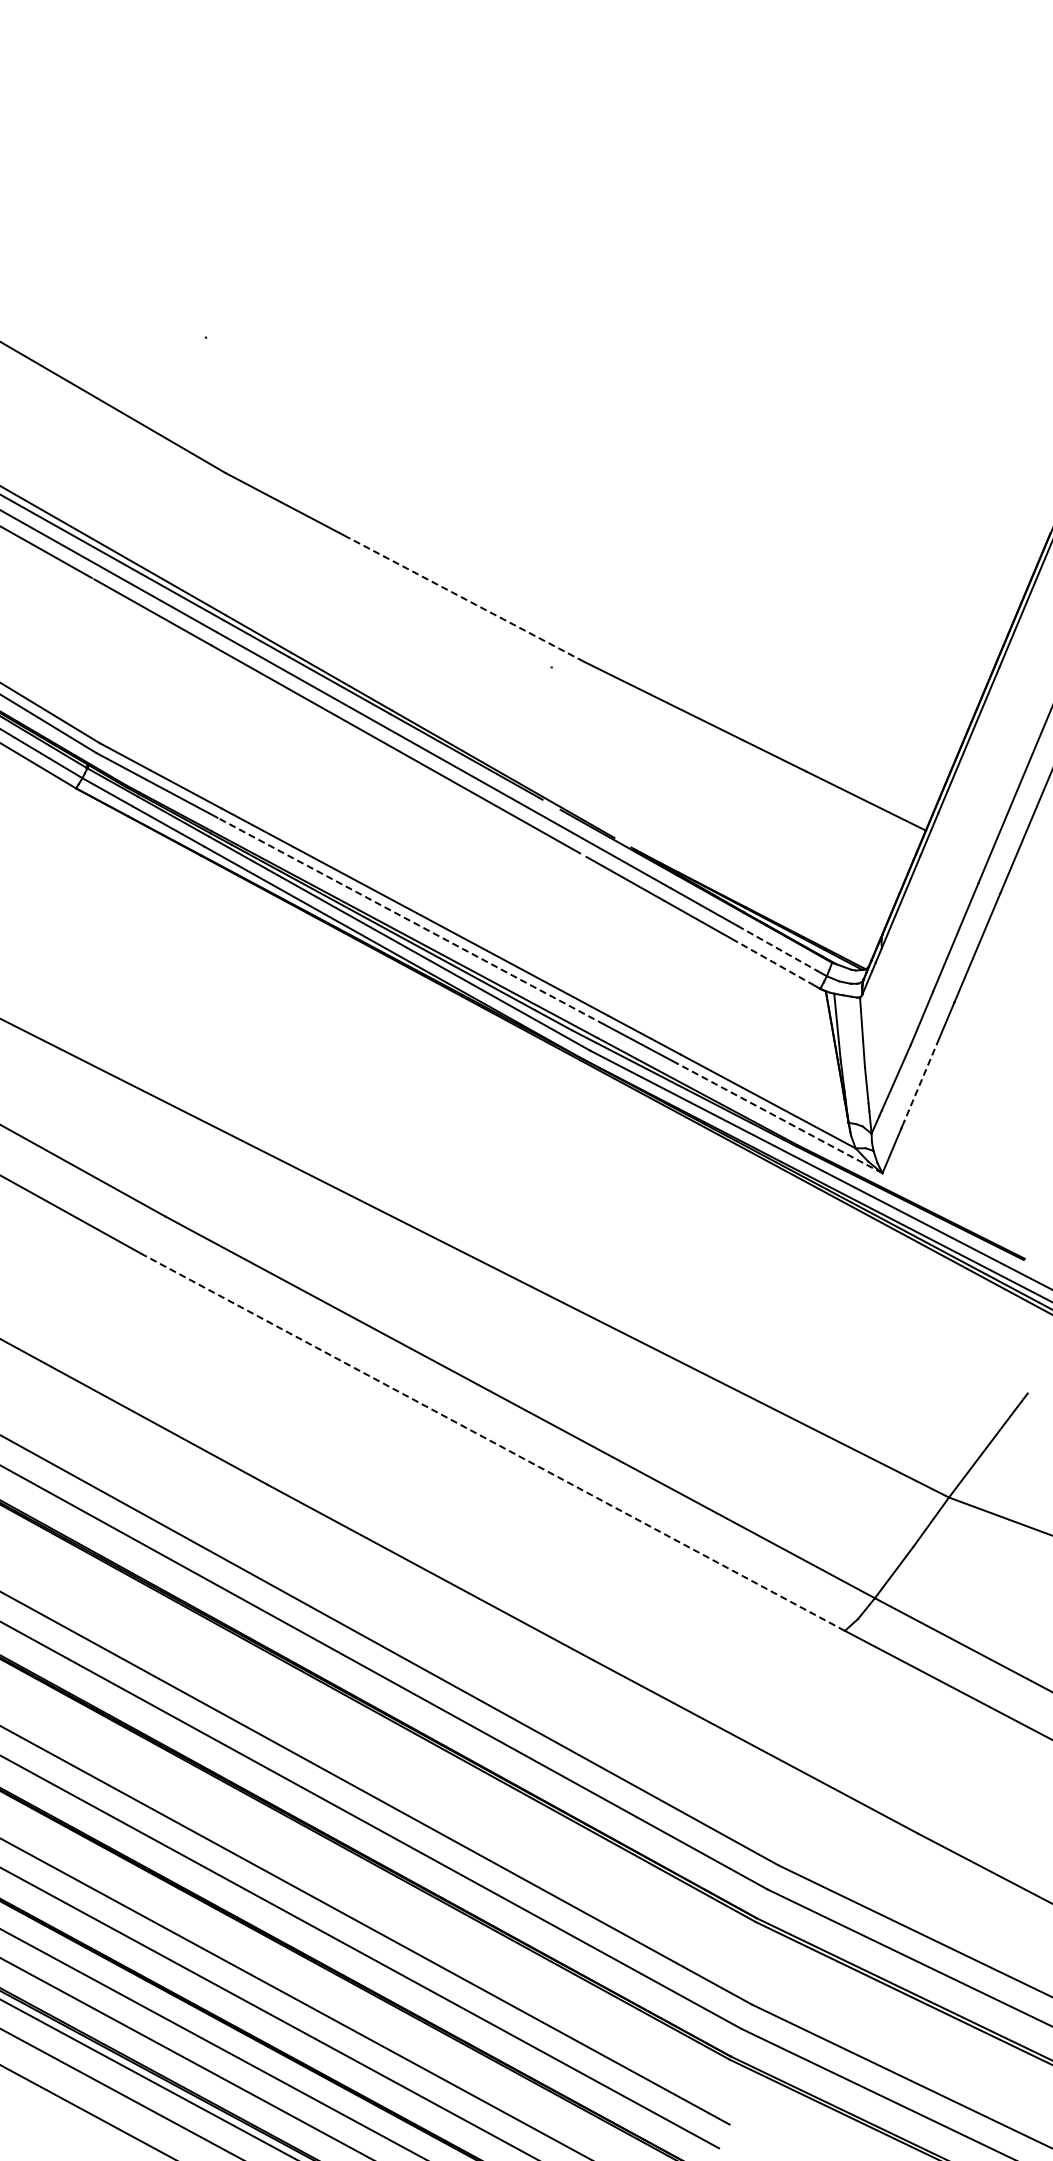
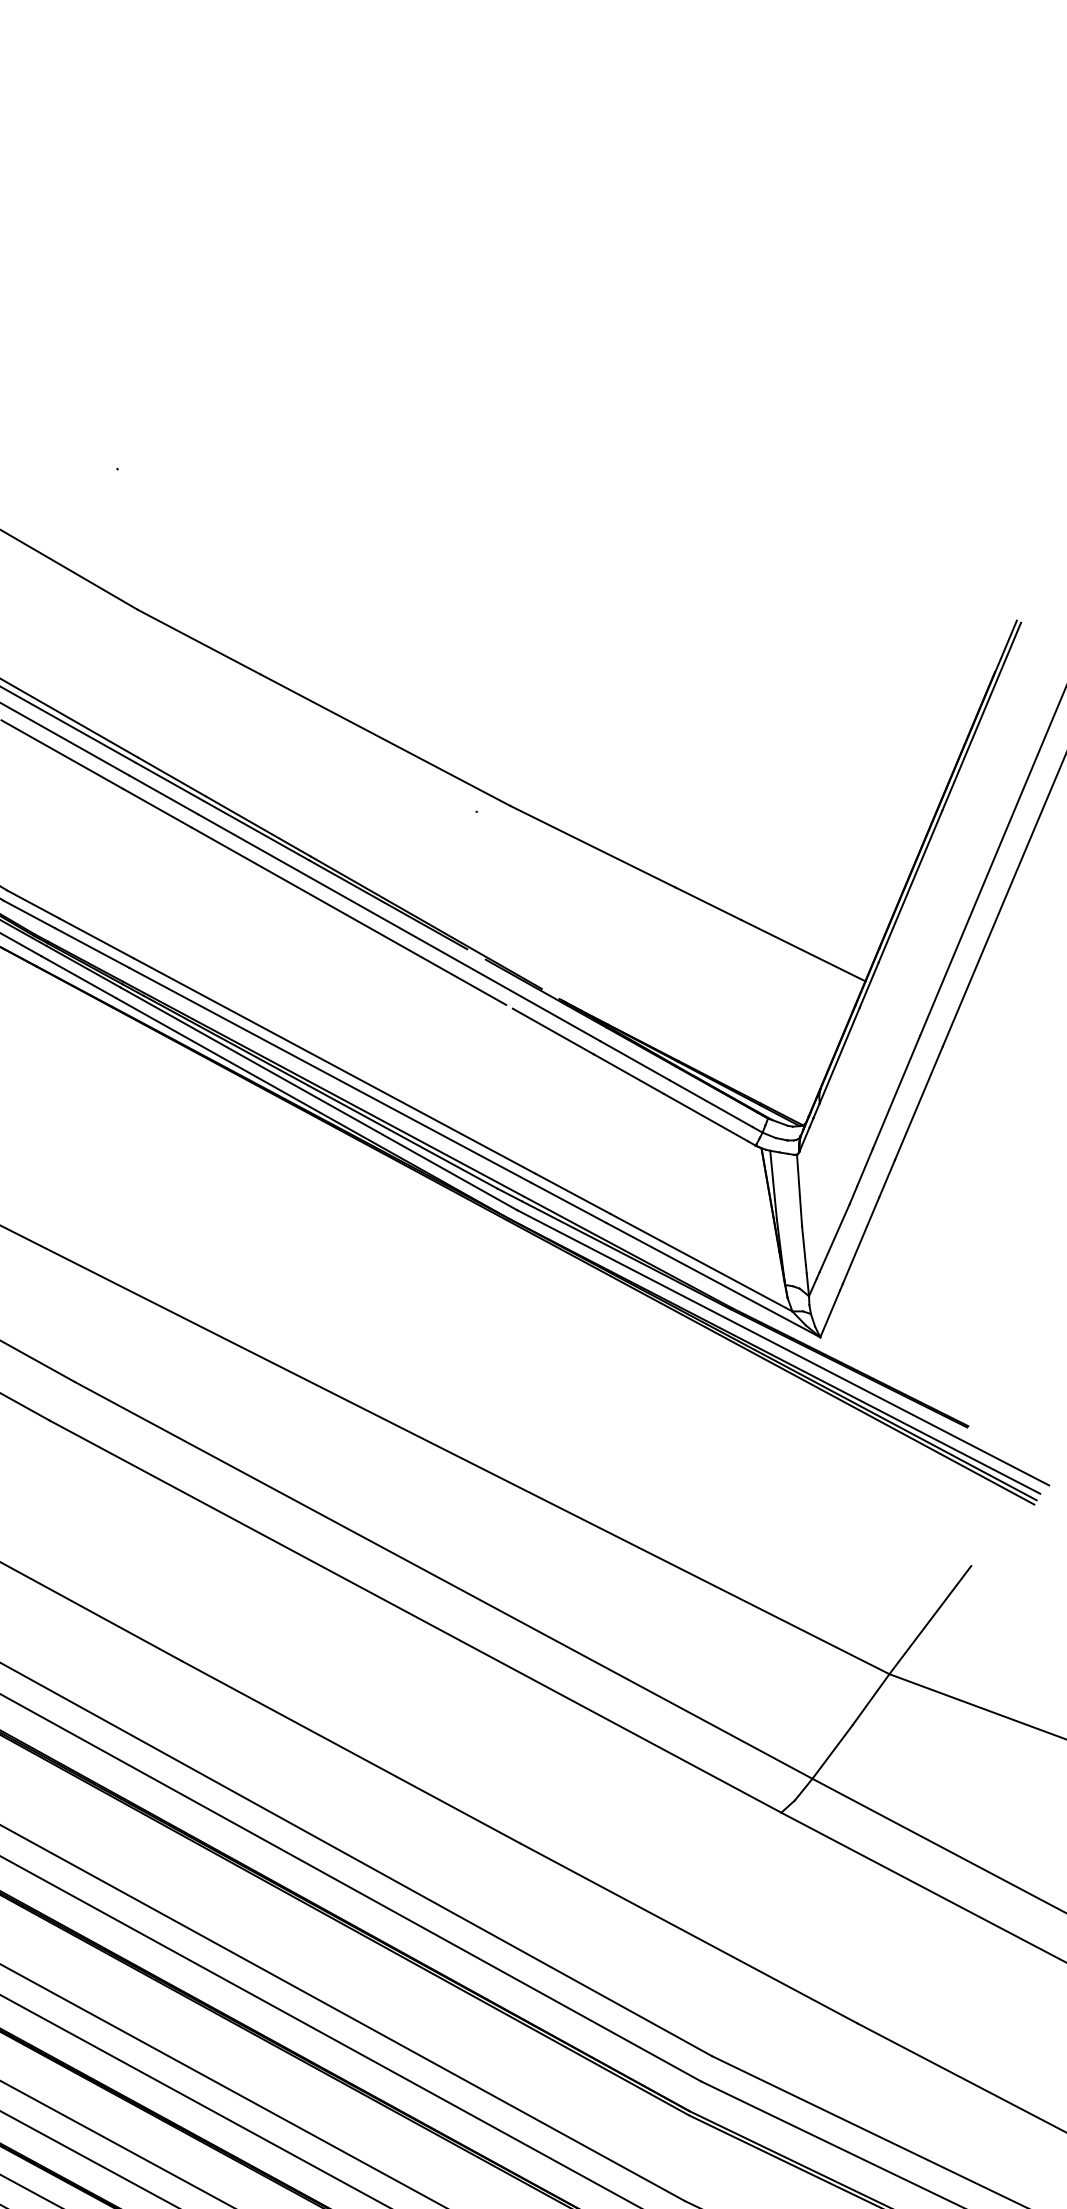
line: (463, 598) -> (385, 740), dashed -> solid
line: (410, 920) -> (329, 1074), dashed -> solid
line: (777, 948) -> (711, 1103), dashed -> solid
line: (772, 961) -> (706, 1117), dashed -> solid
line: (921, 1080) -> (860, 1240), dashed -> solid
line: (779, 1118) -> (713, 1280), dashed -> solid
line: (492, 1442) -> (415, 1617), dashed -> solid

